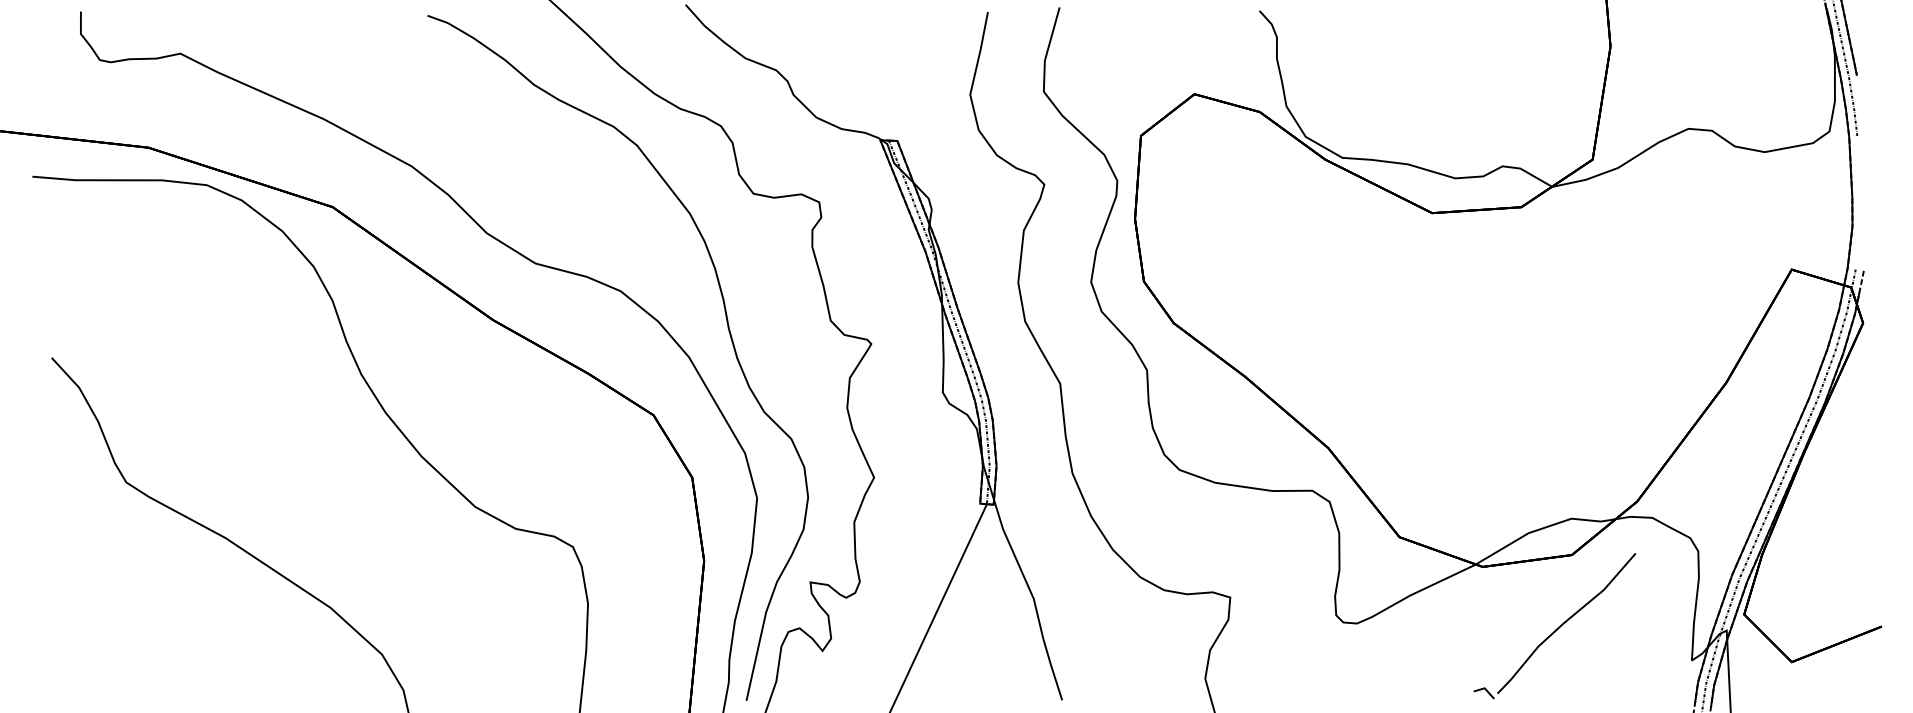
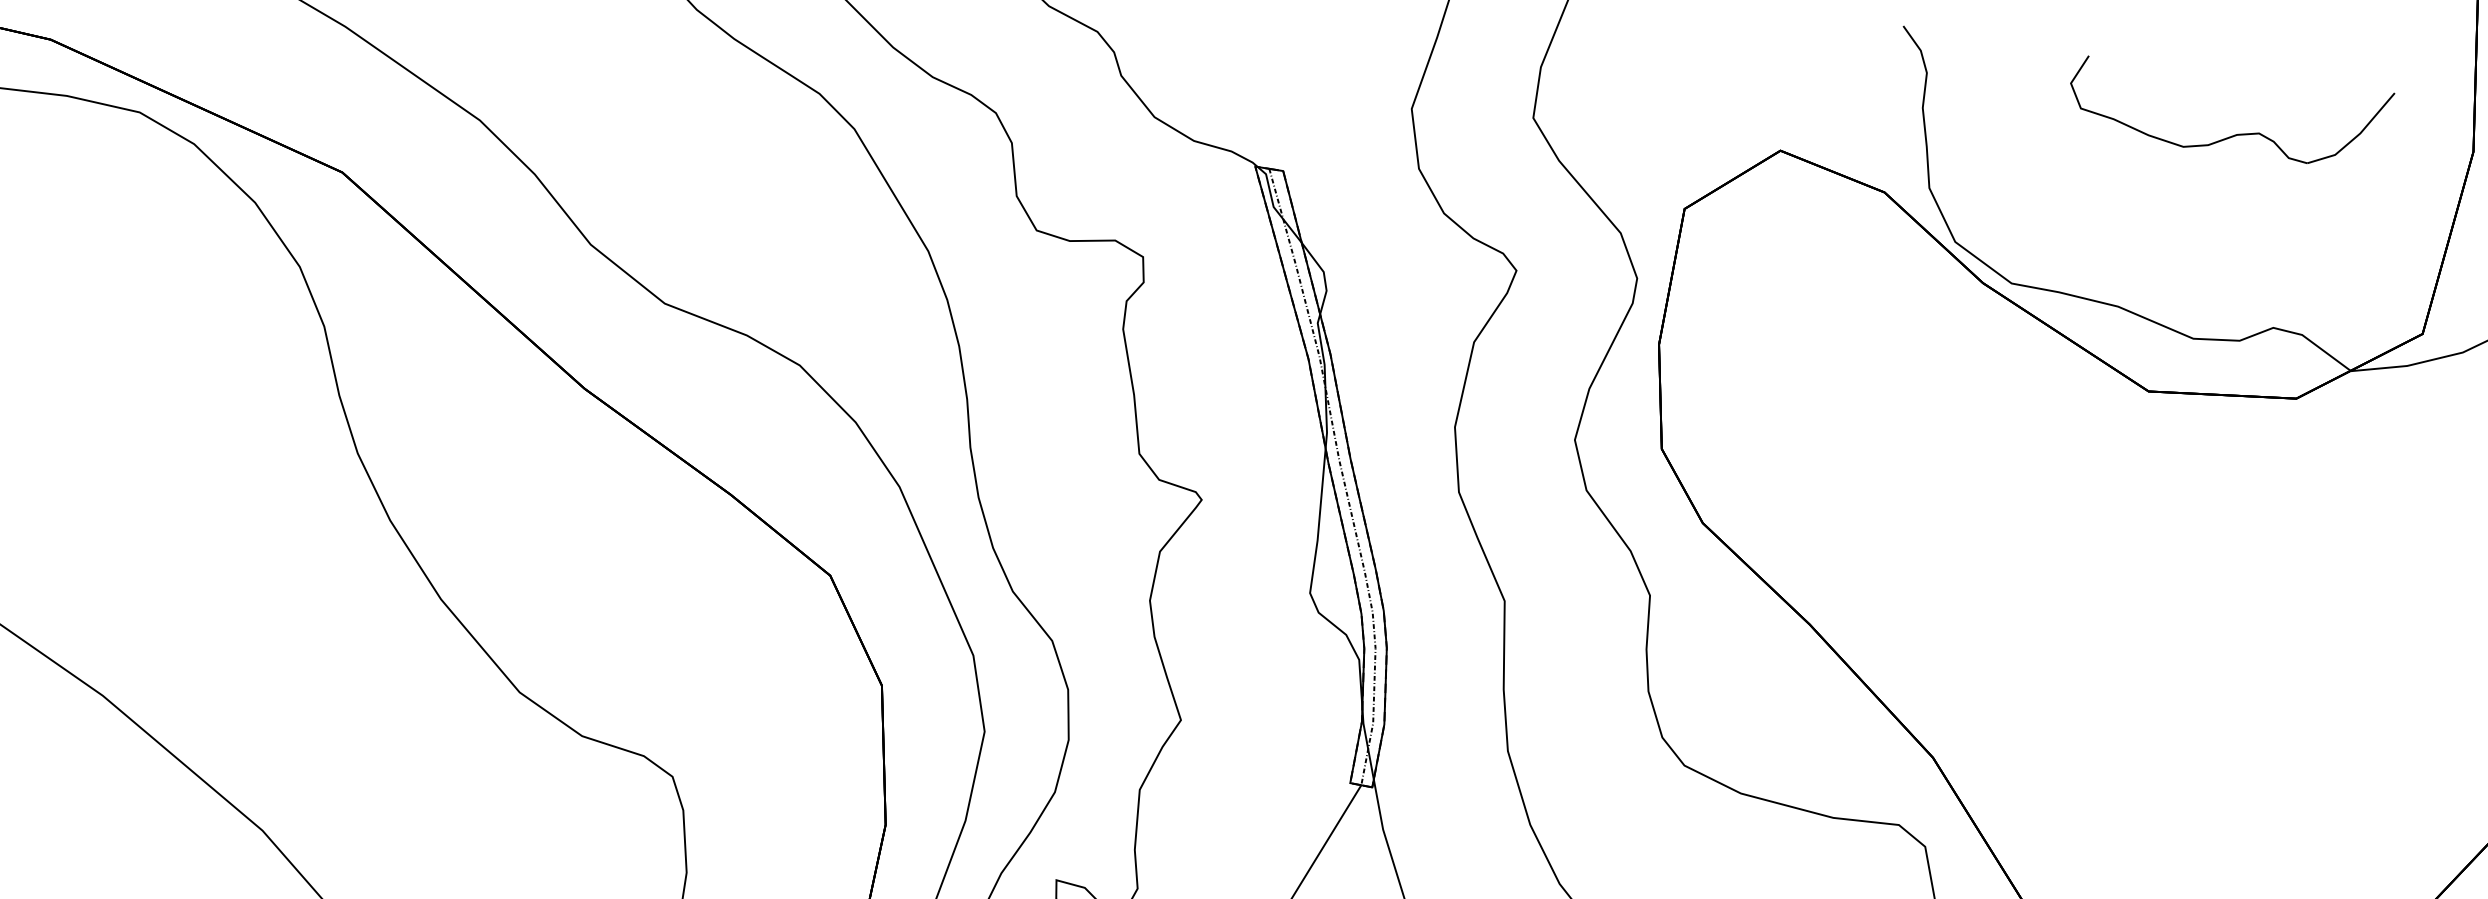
part: (1465, 52) -> (2233, 133), added

